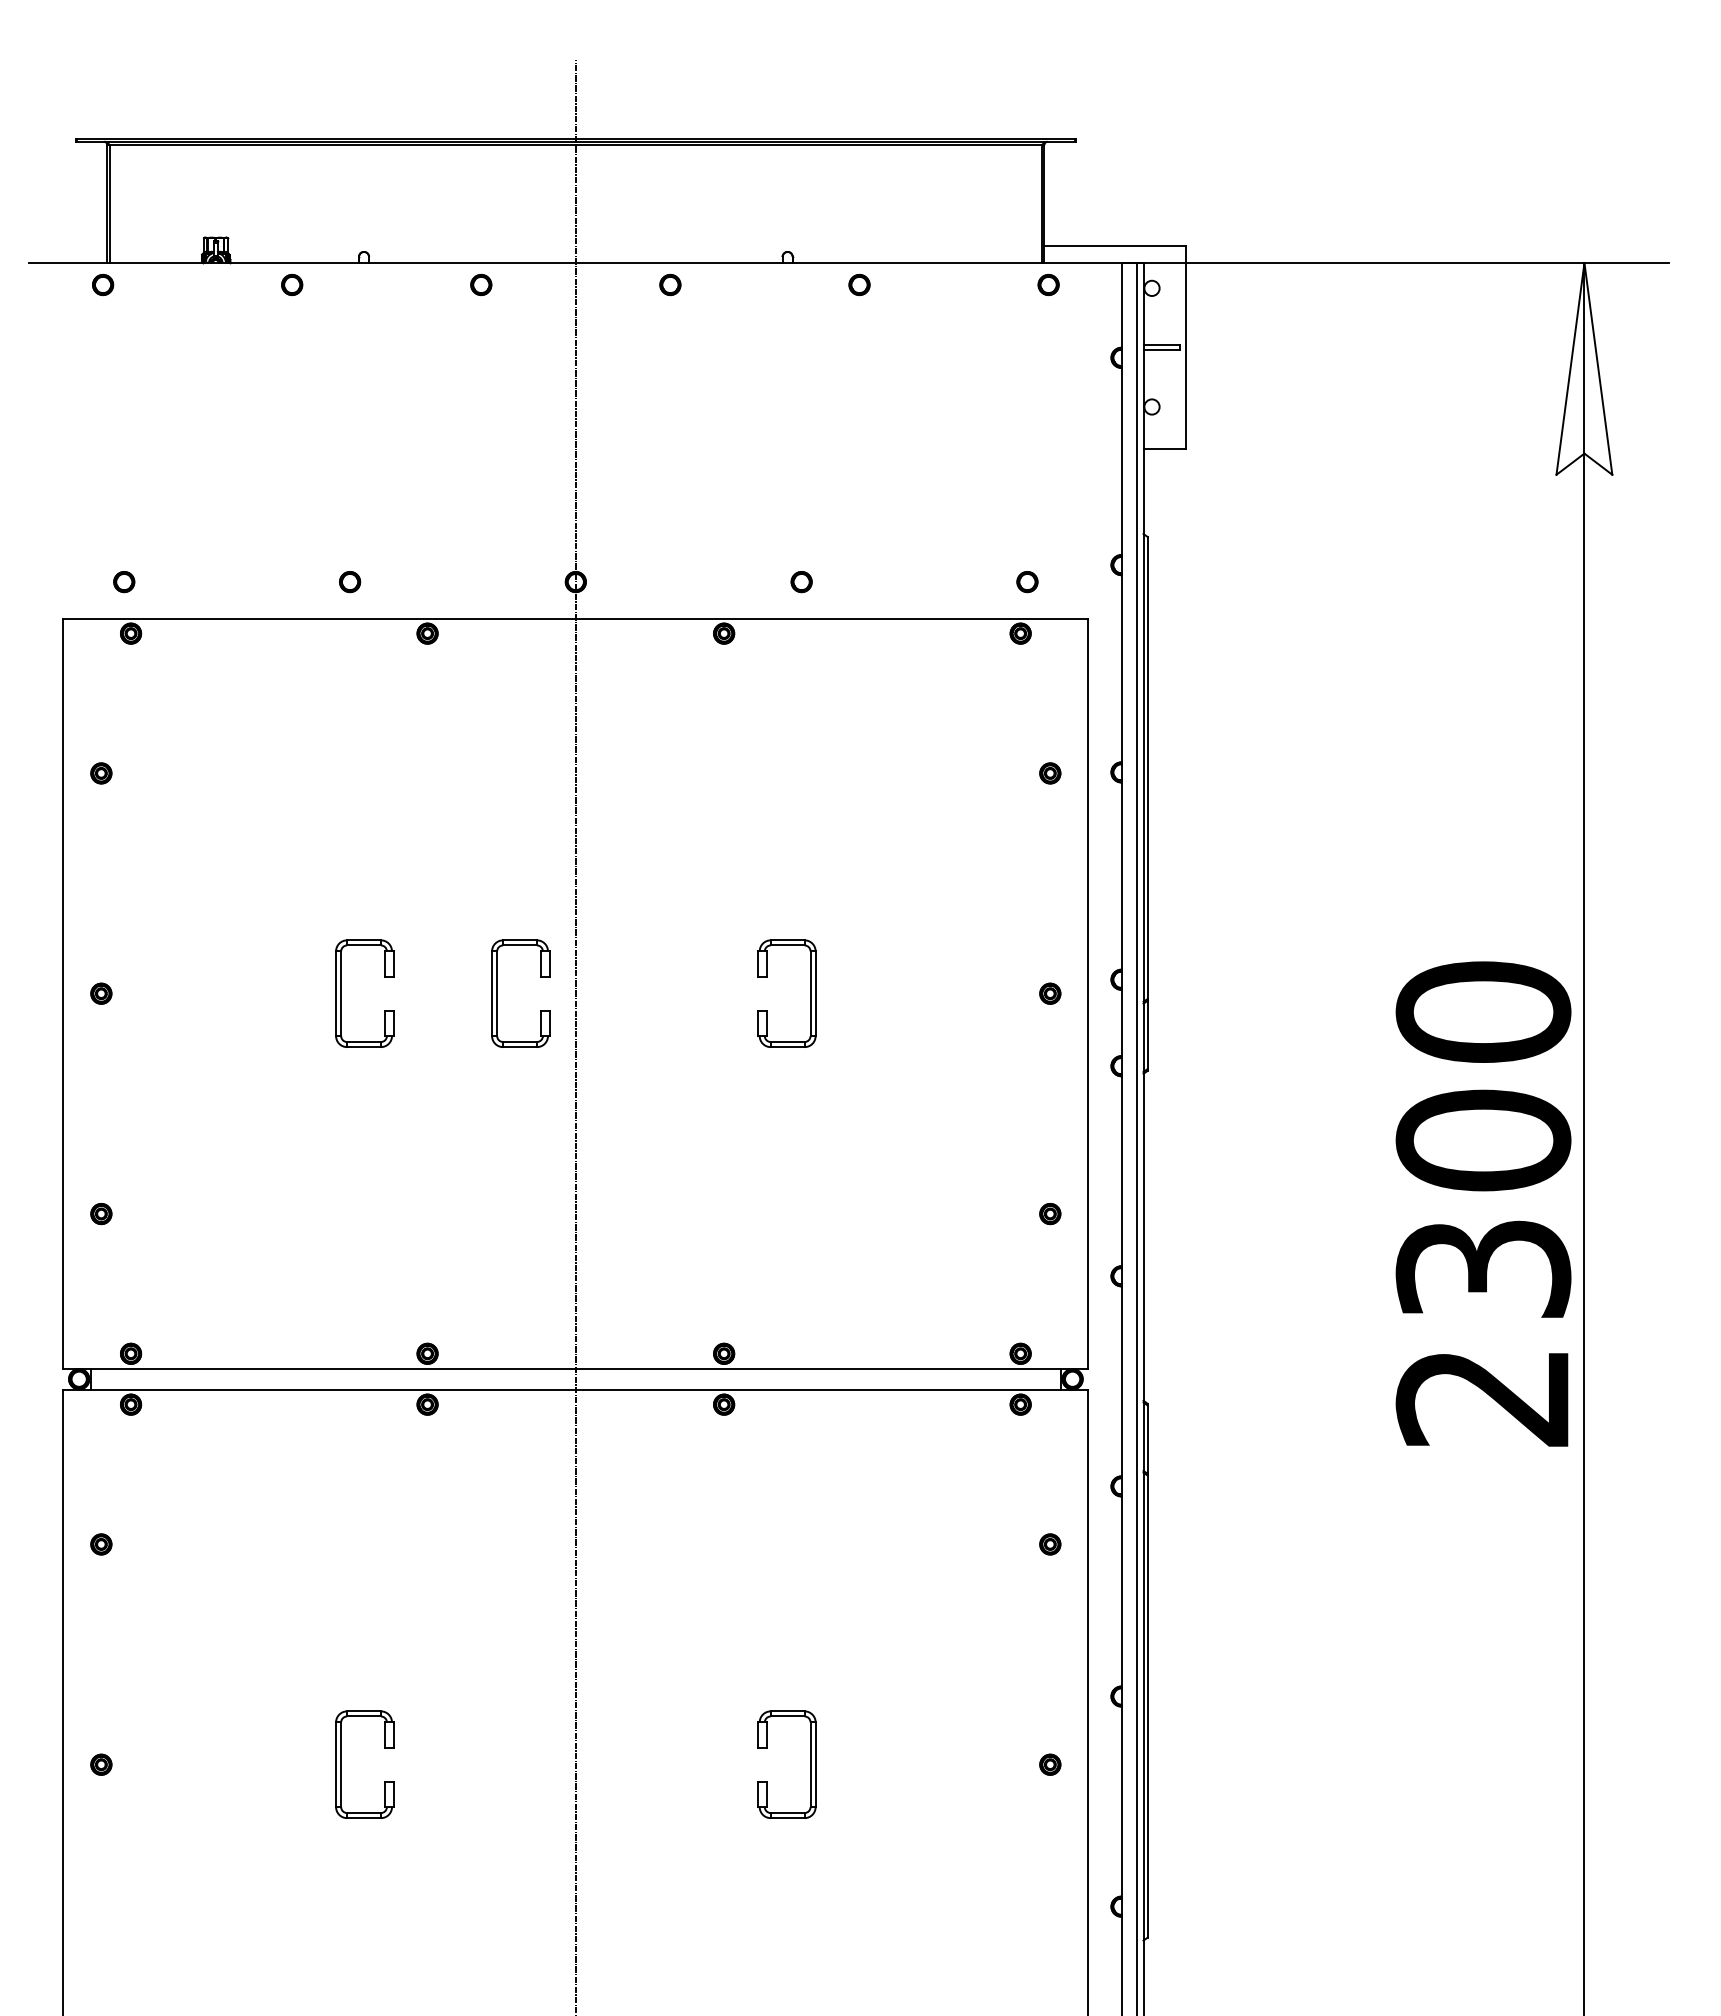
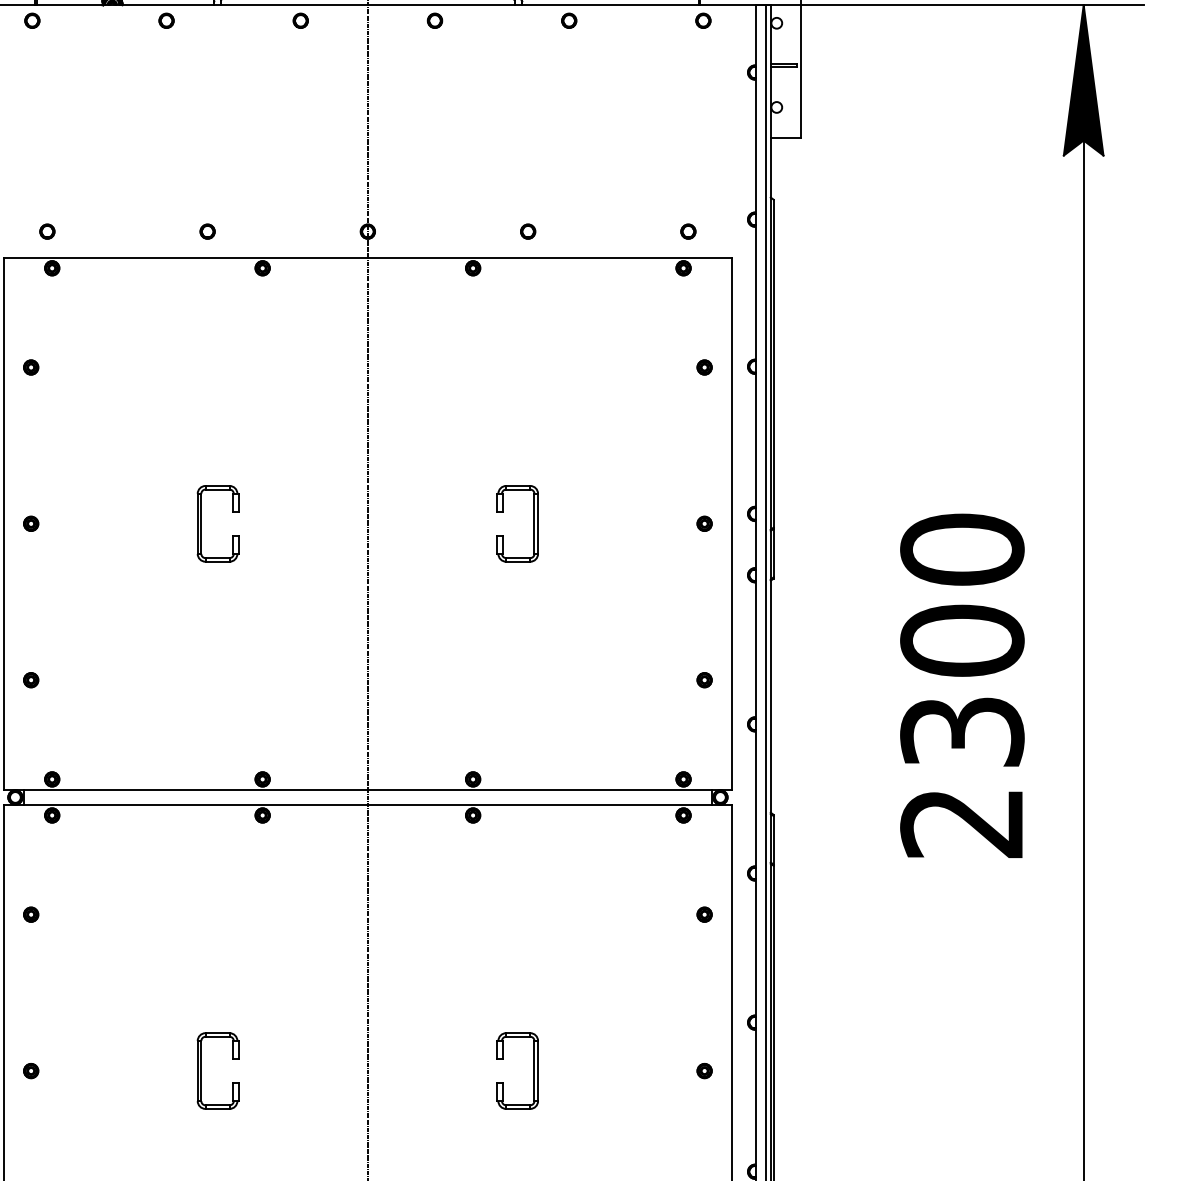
fill: (1584, 368) -> (1083, 80), added
part: (497, 993) -> (312, 523), removed
text: (1483, 1203) -> (962, 685), moved

